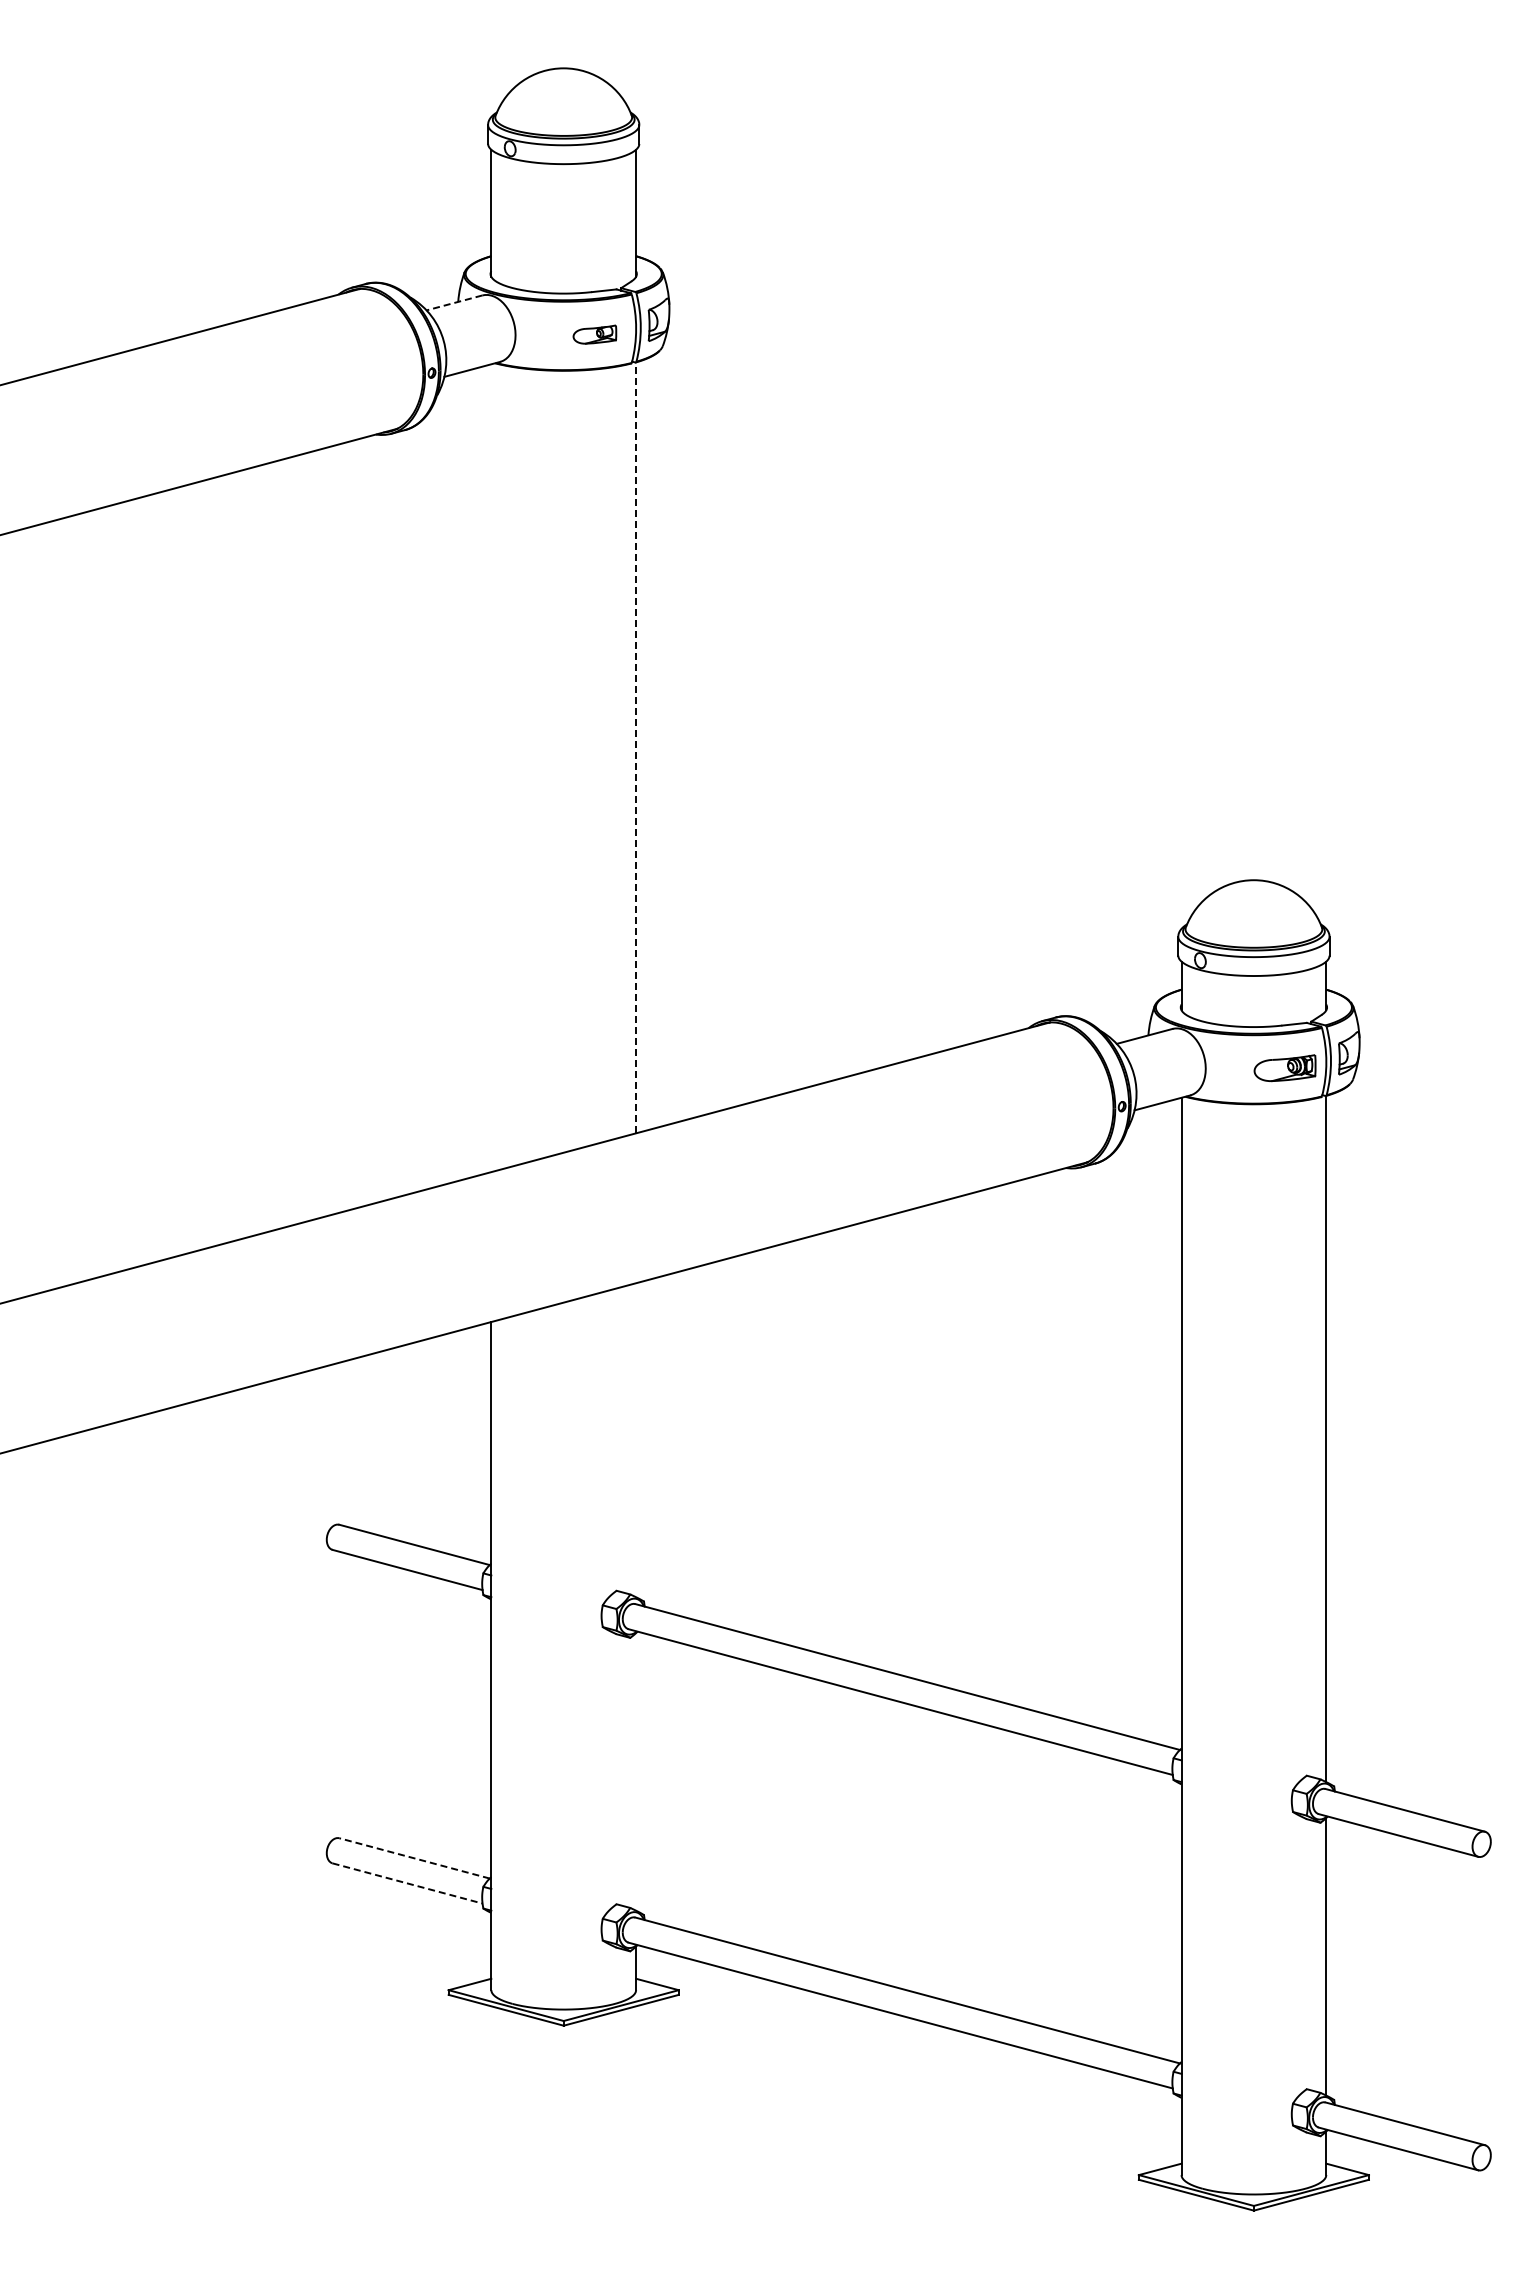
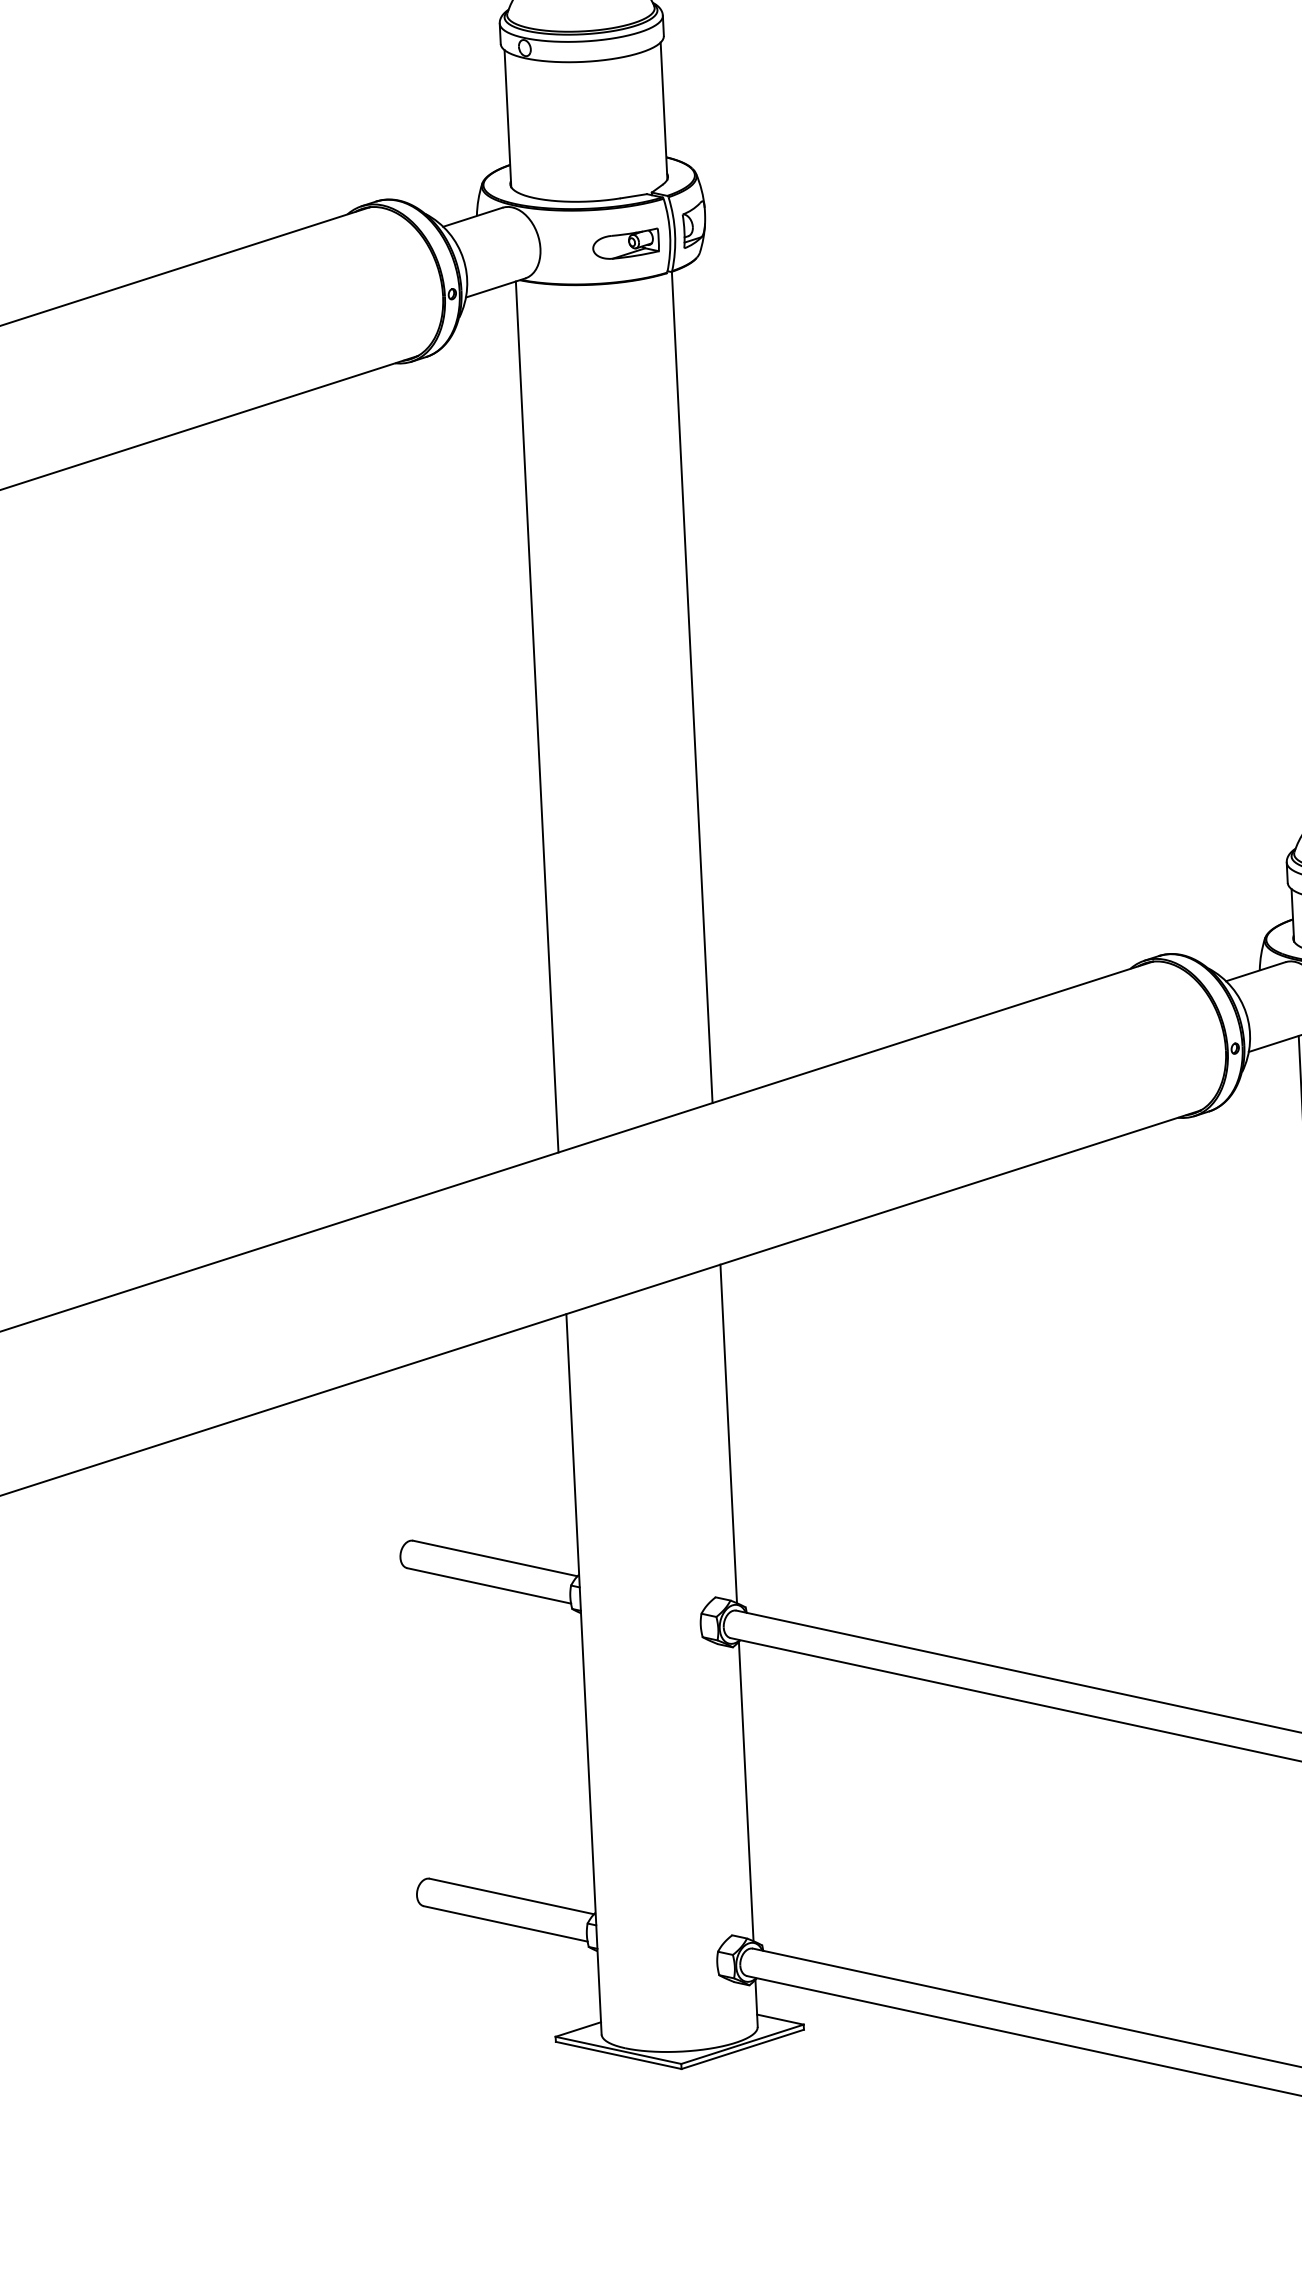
line: (454, 302) -> (472, 216), dashed -> solid
part: (594, 334) -> (625, 243), size x1.43
line: (636, 747) -> (692, 687), dashed -> solid
line: (491, 768) -> (537, 717), added
line: (636, 1440) -> (729, 1434), added
line: (636, 1771) -> (746, 1791), added
line: (414, 1858) -> (511, 1896), dashed -> solid
line: (407, 1883) -> (505, 1923), dashed -> solid

